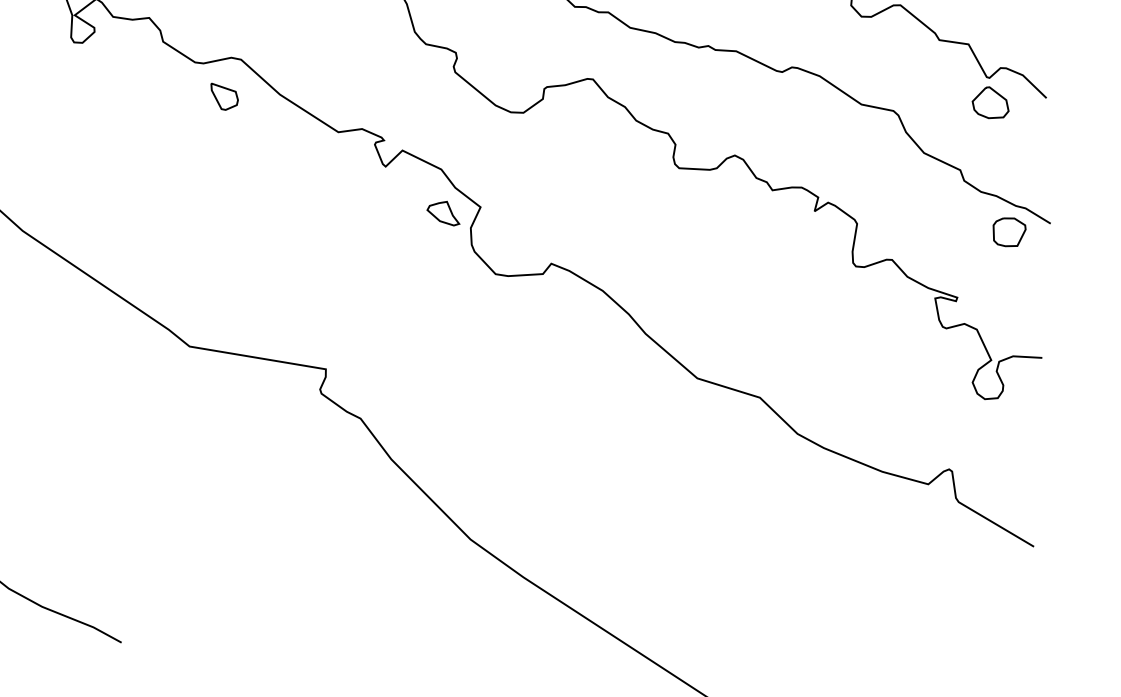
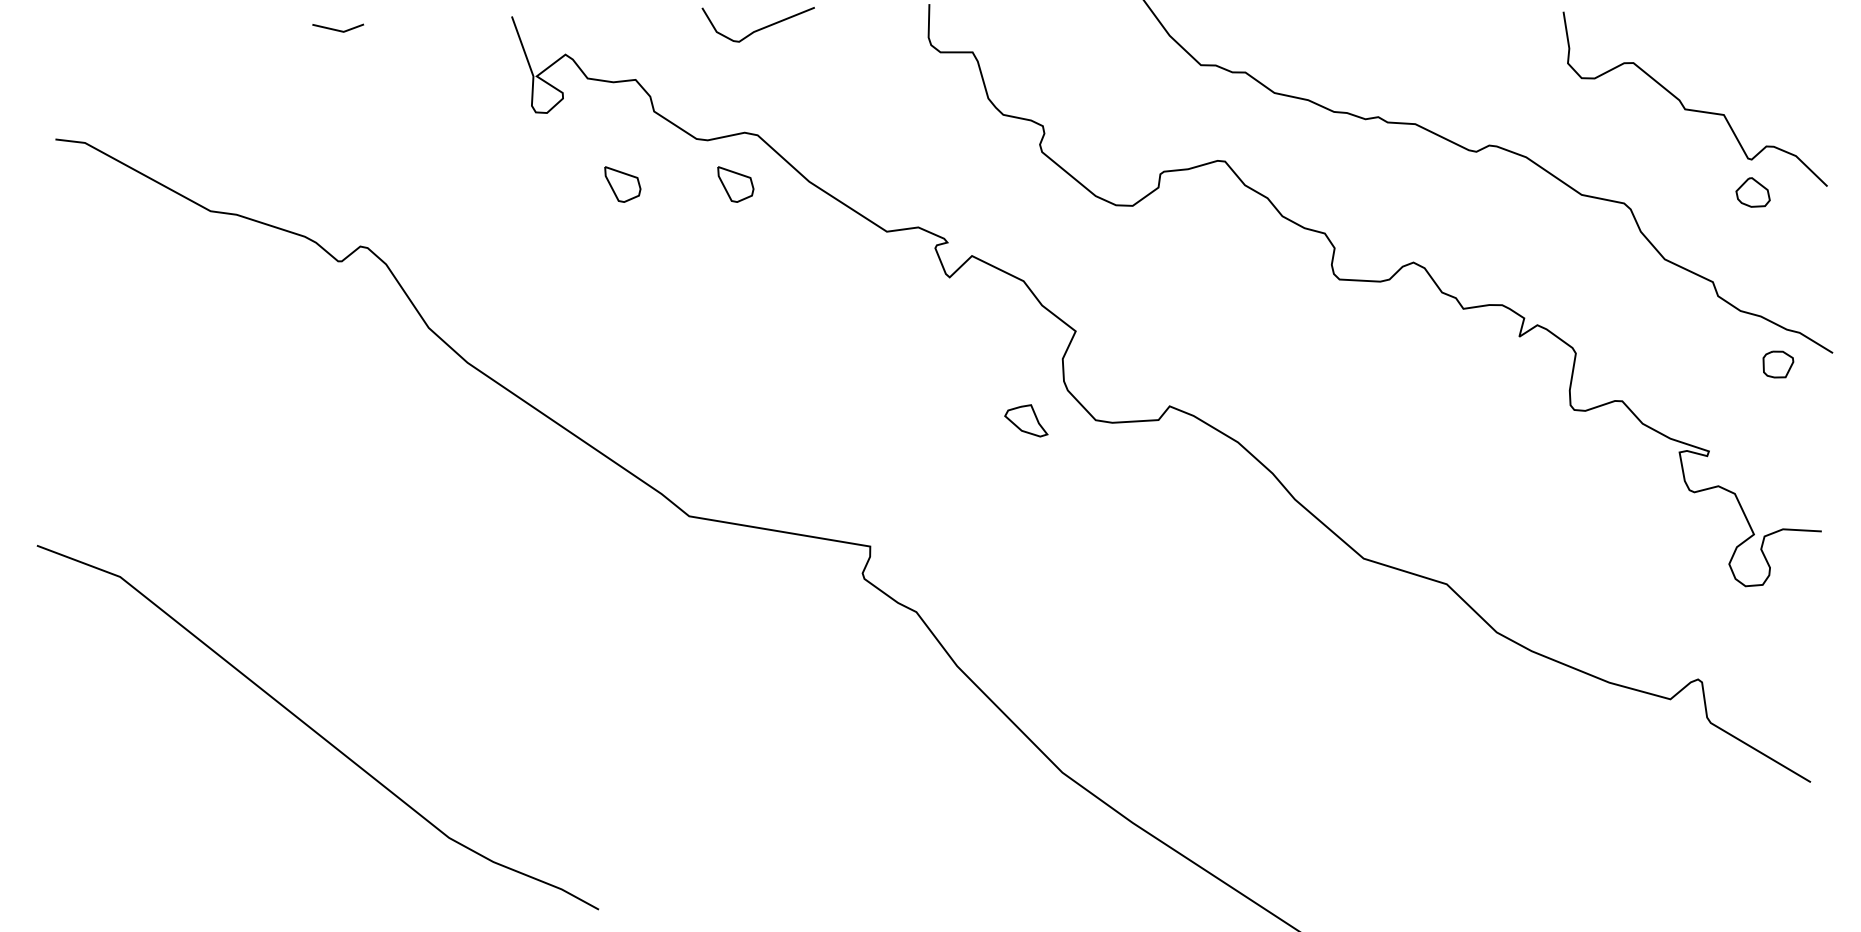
part: (139, 96) -> (622, 184), added
part: (990, 102) -> (1752, 192), size x0.7
part: (443, 213) -> (1026, 420), moved
part: (1009, 232) -> (1778, 364), size x0.7

